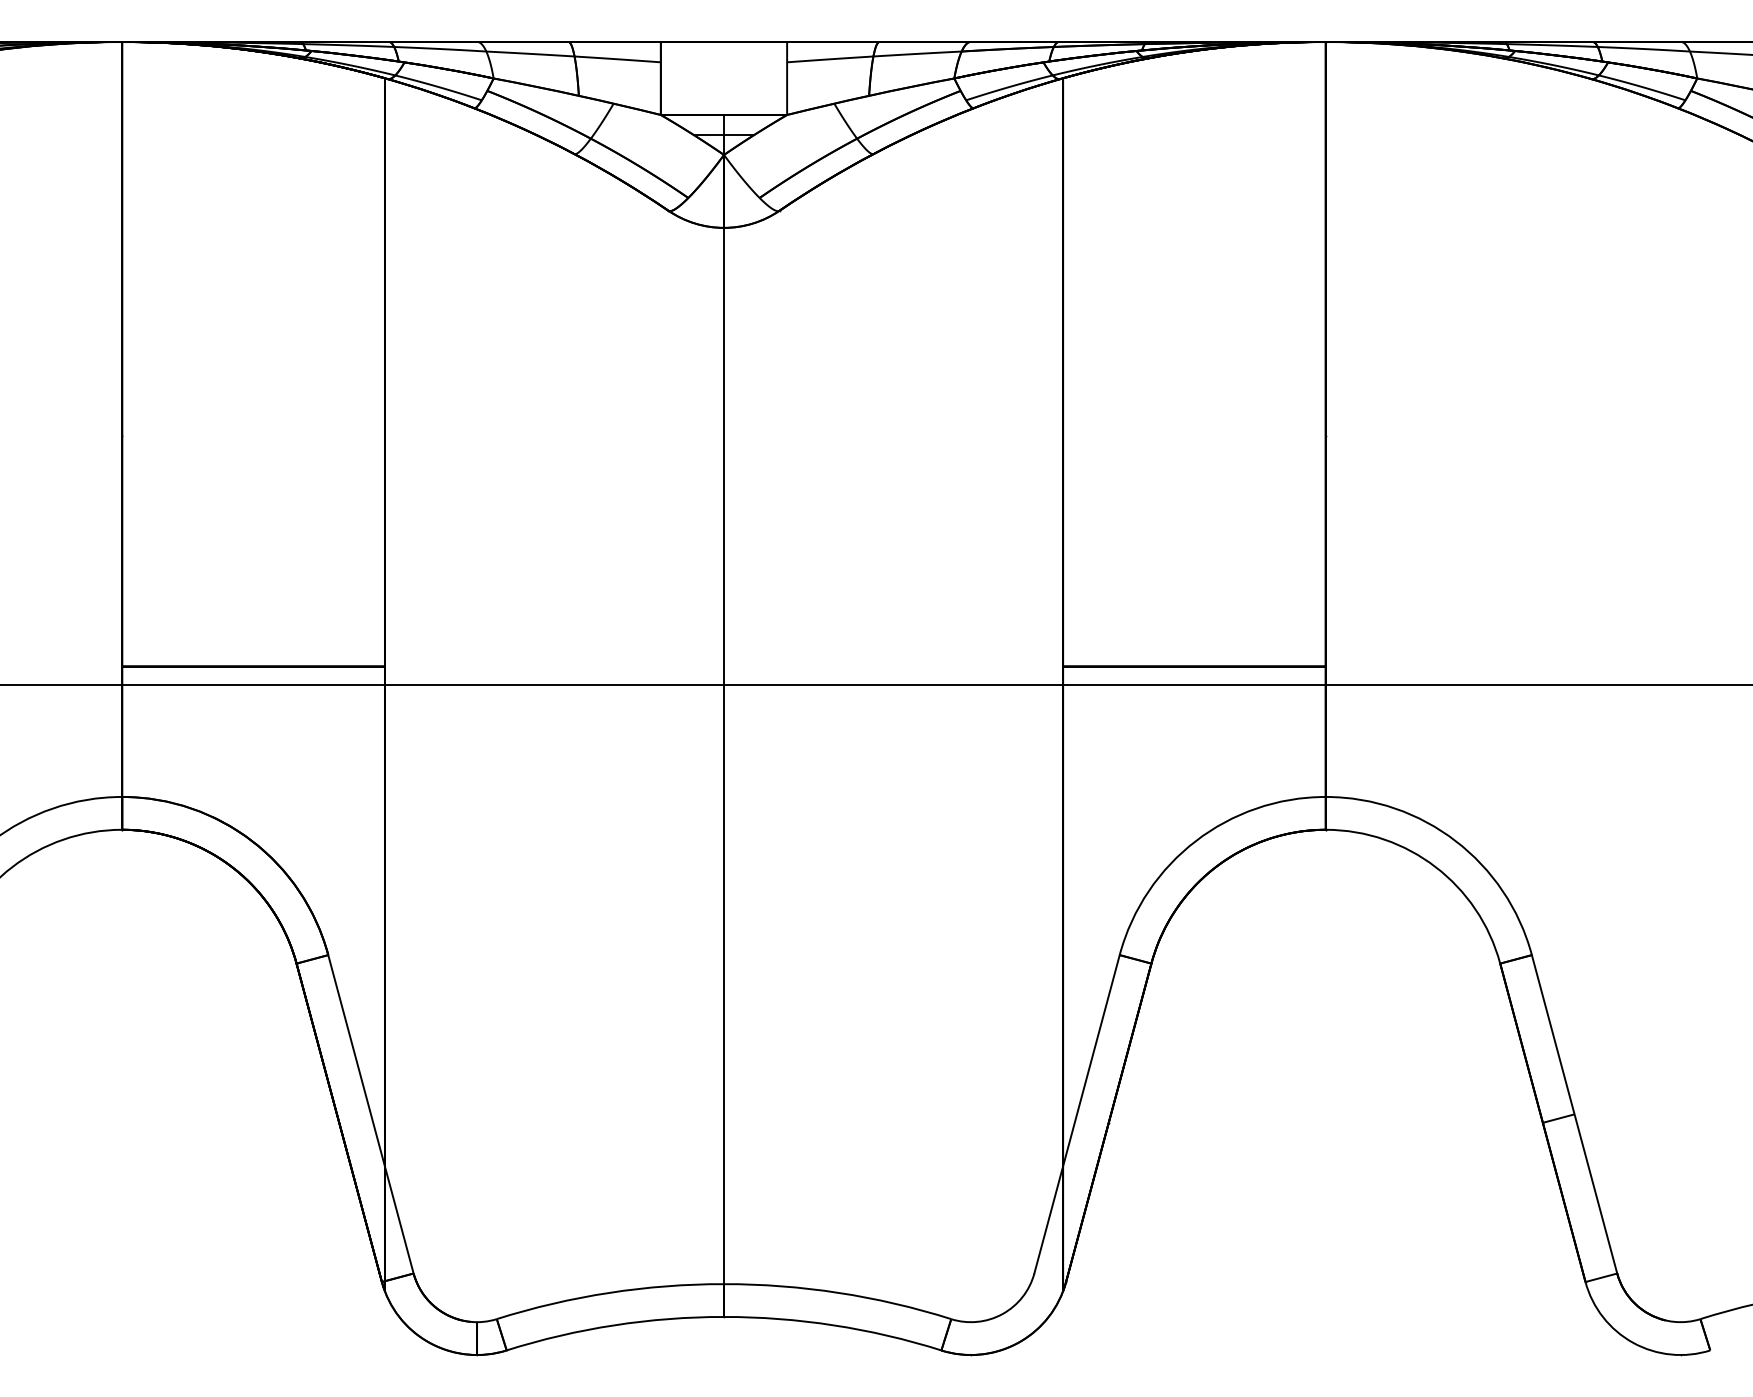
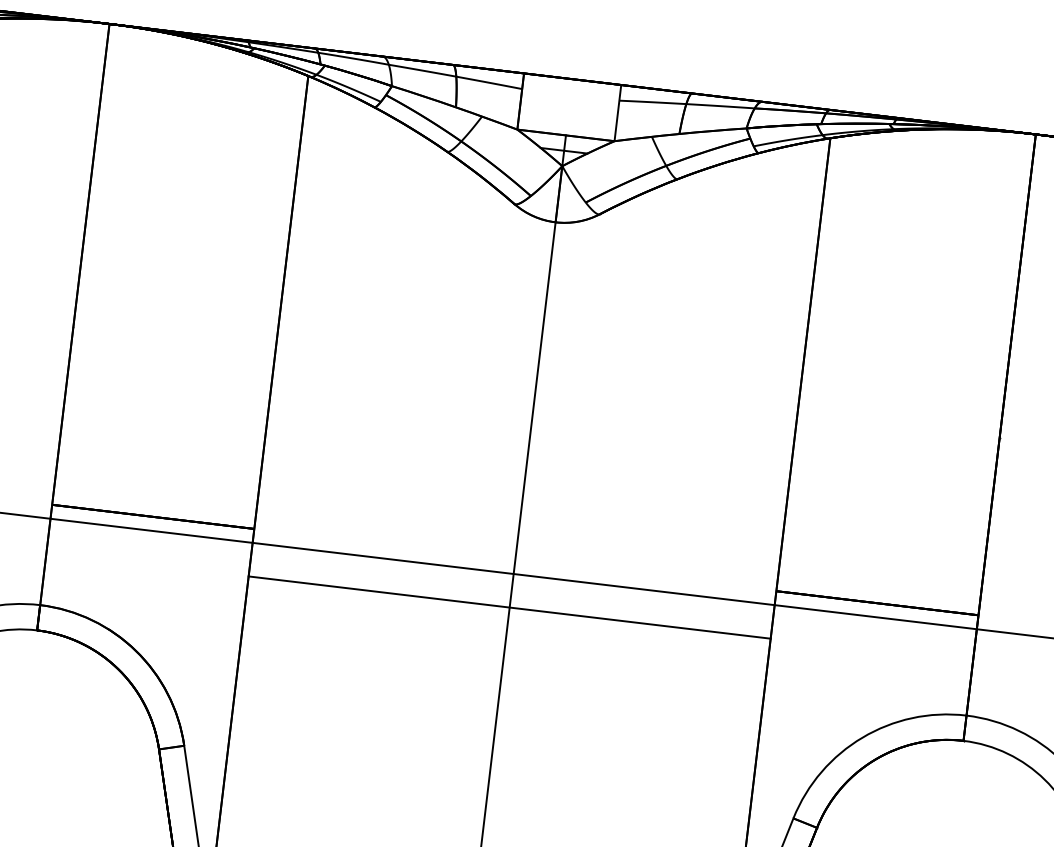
line: (723, 728) -> (509, 607), added

